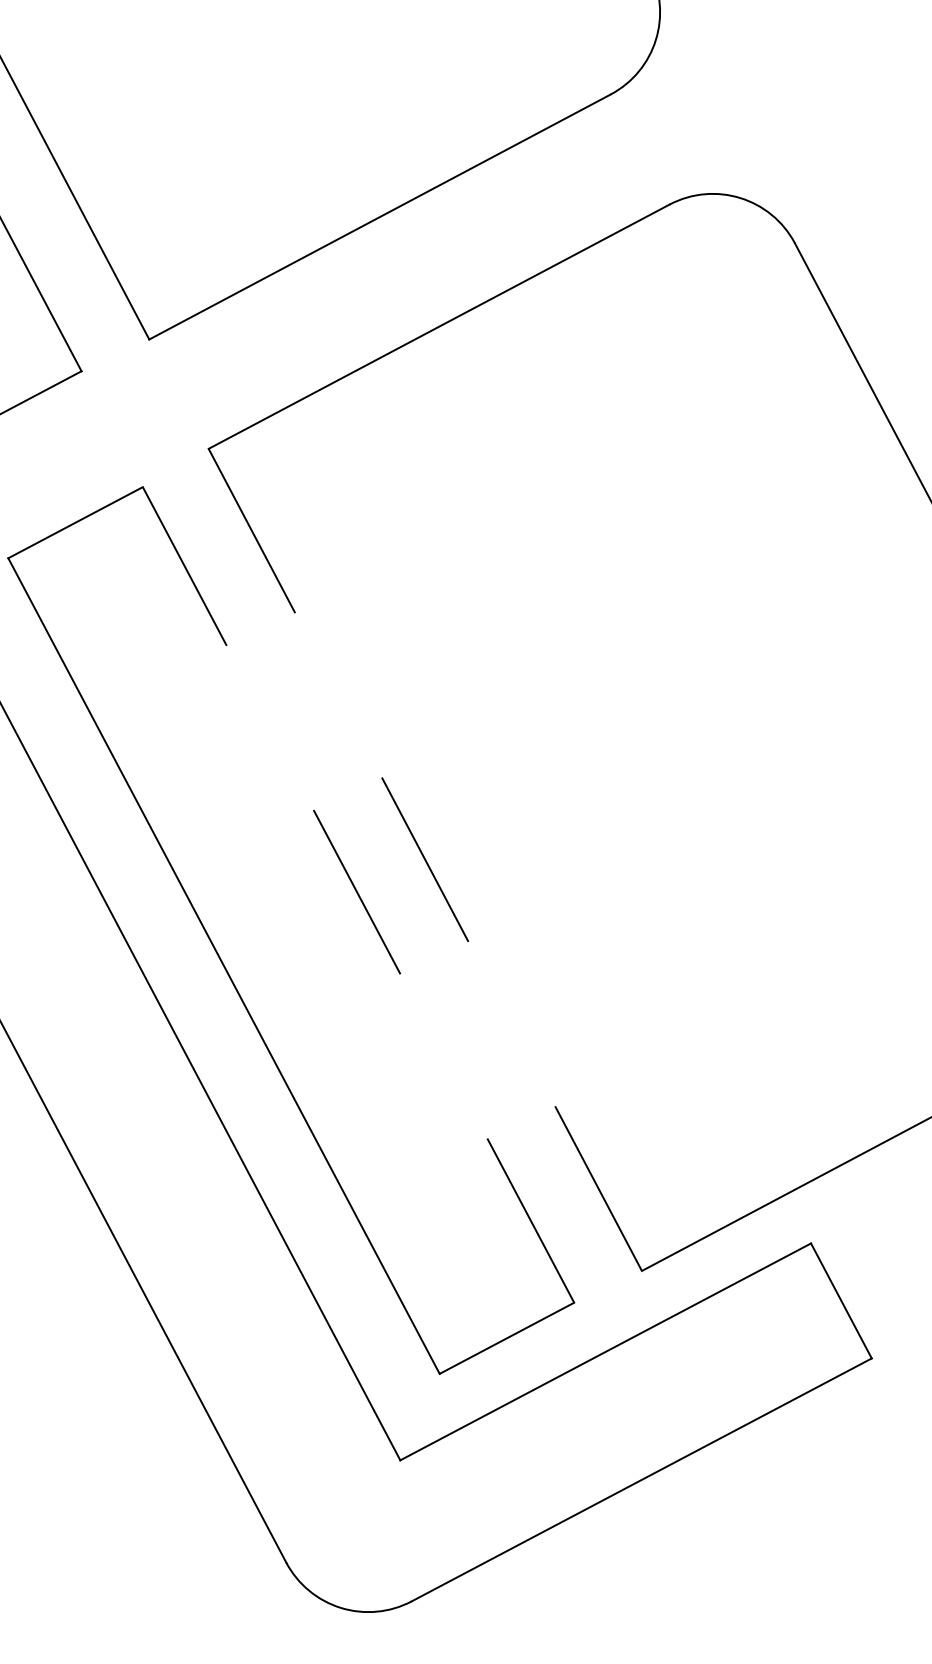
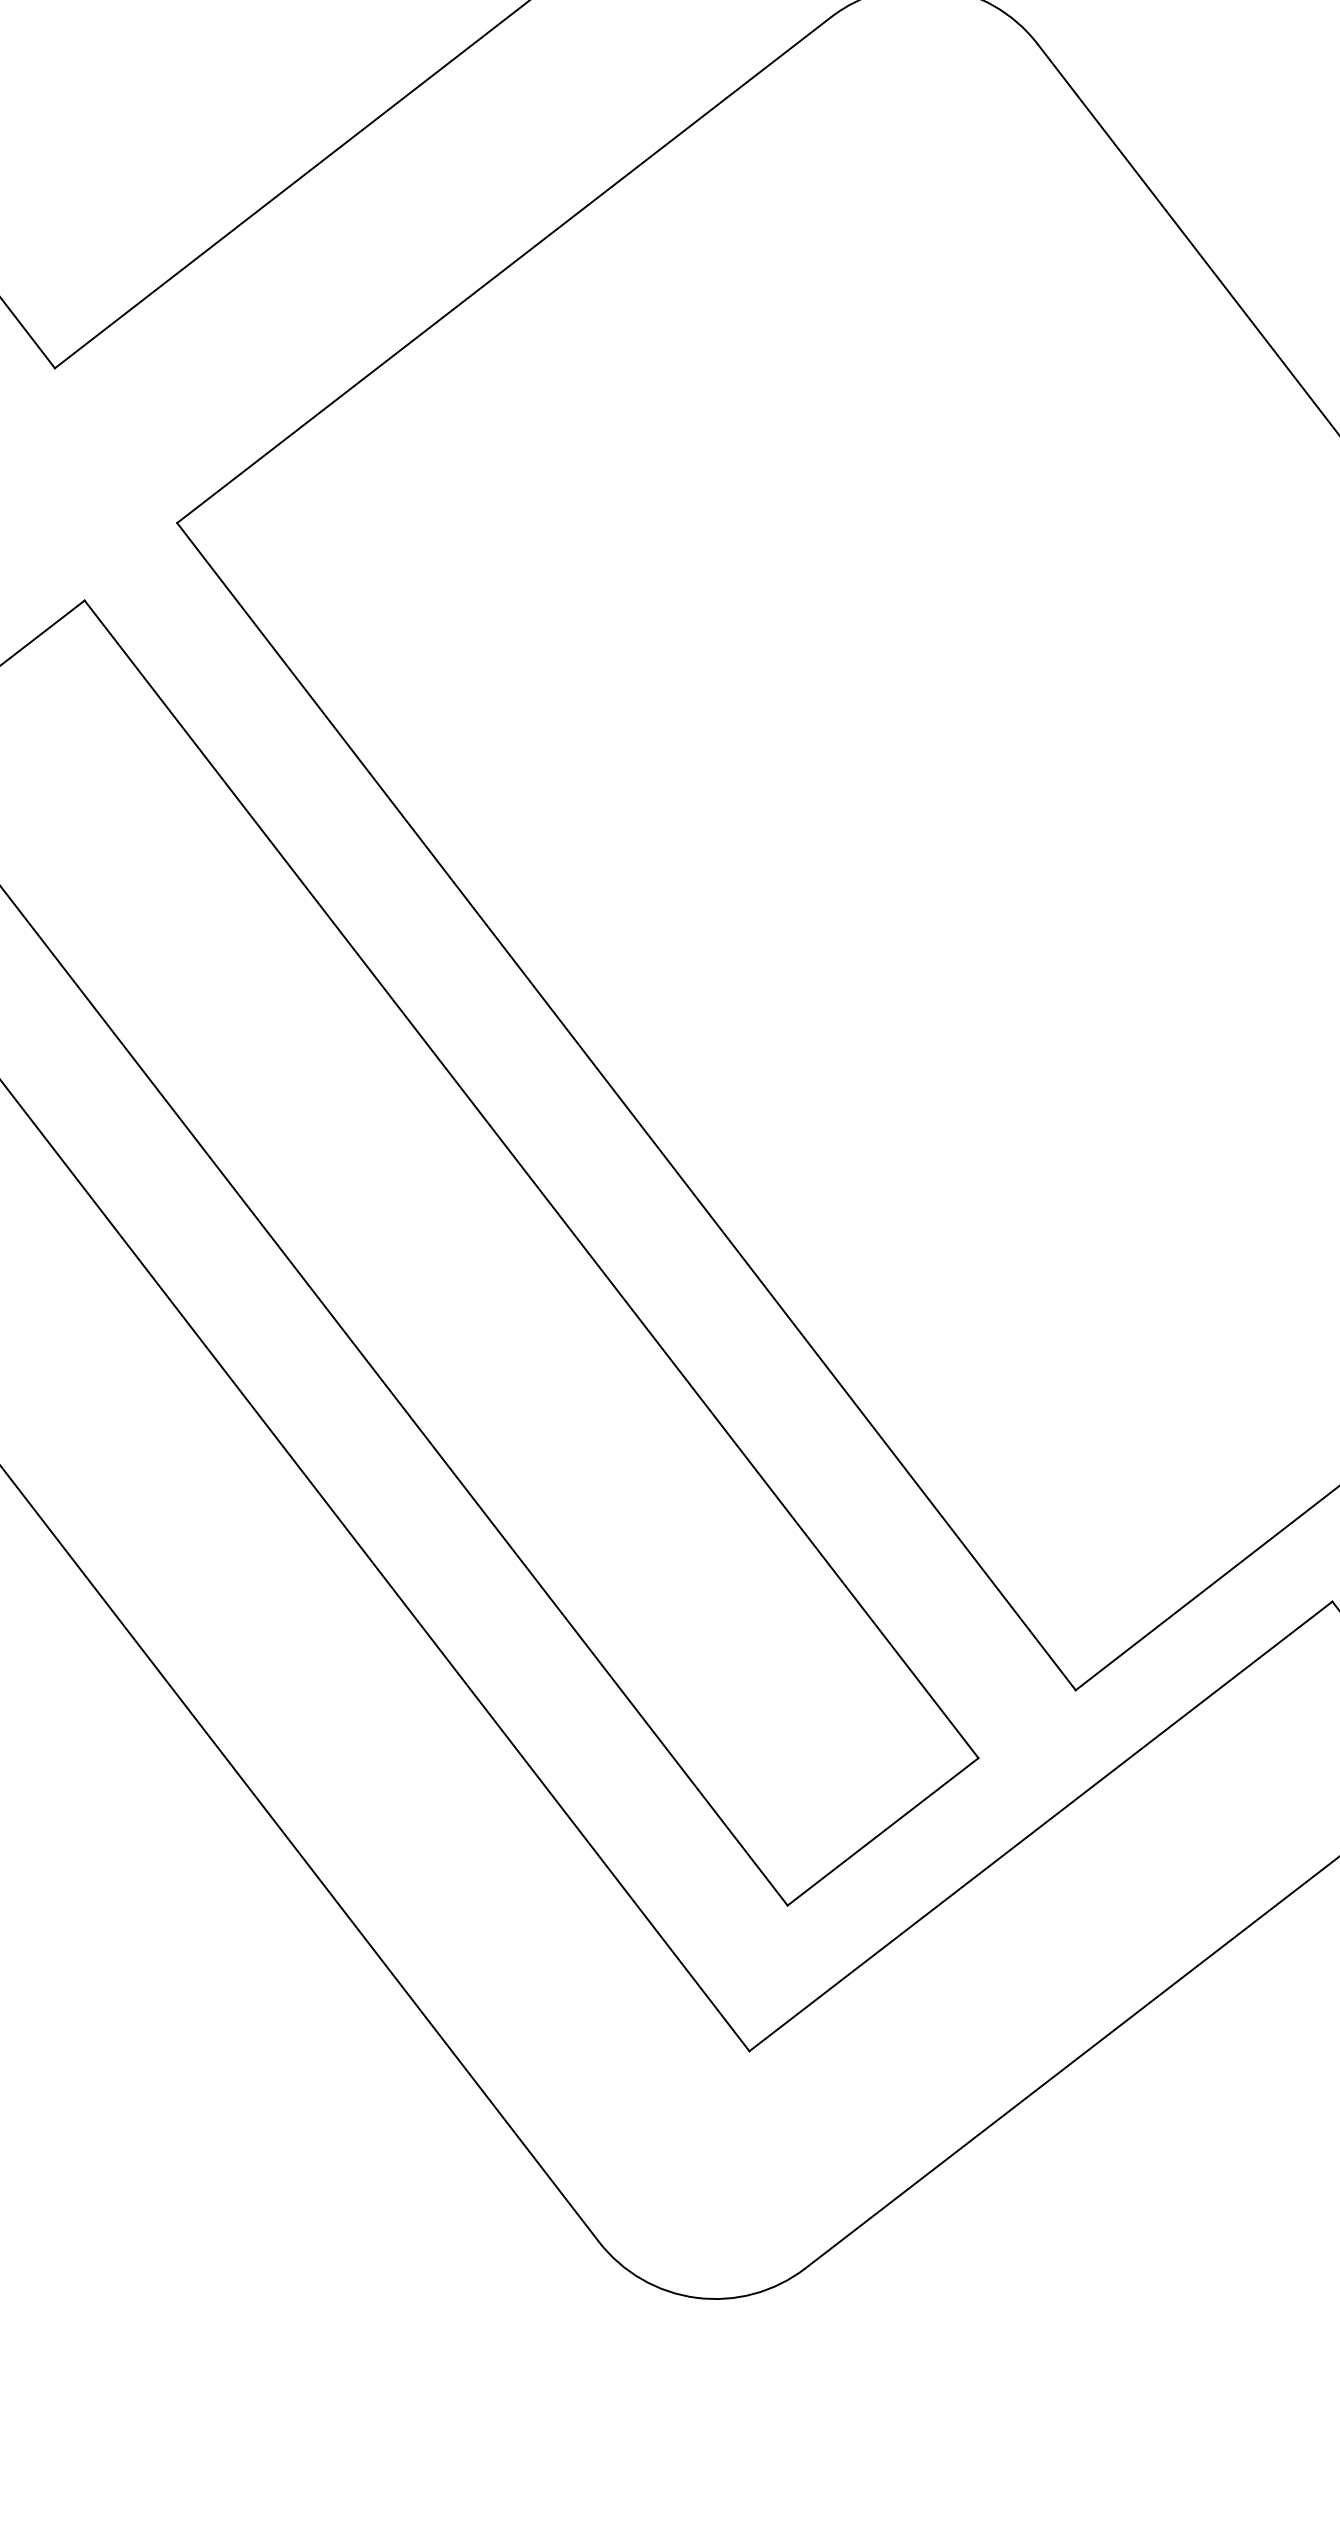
line: (425, 859) -> (626, 1105), dashed -> solid
line: (358, 894) -> (531, 1178), dashed -> solid

